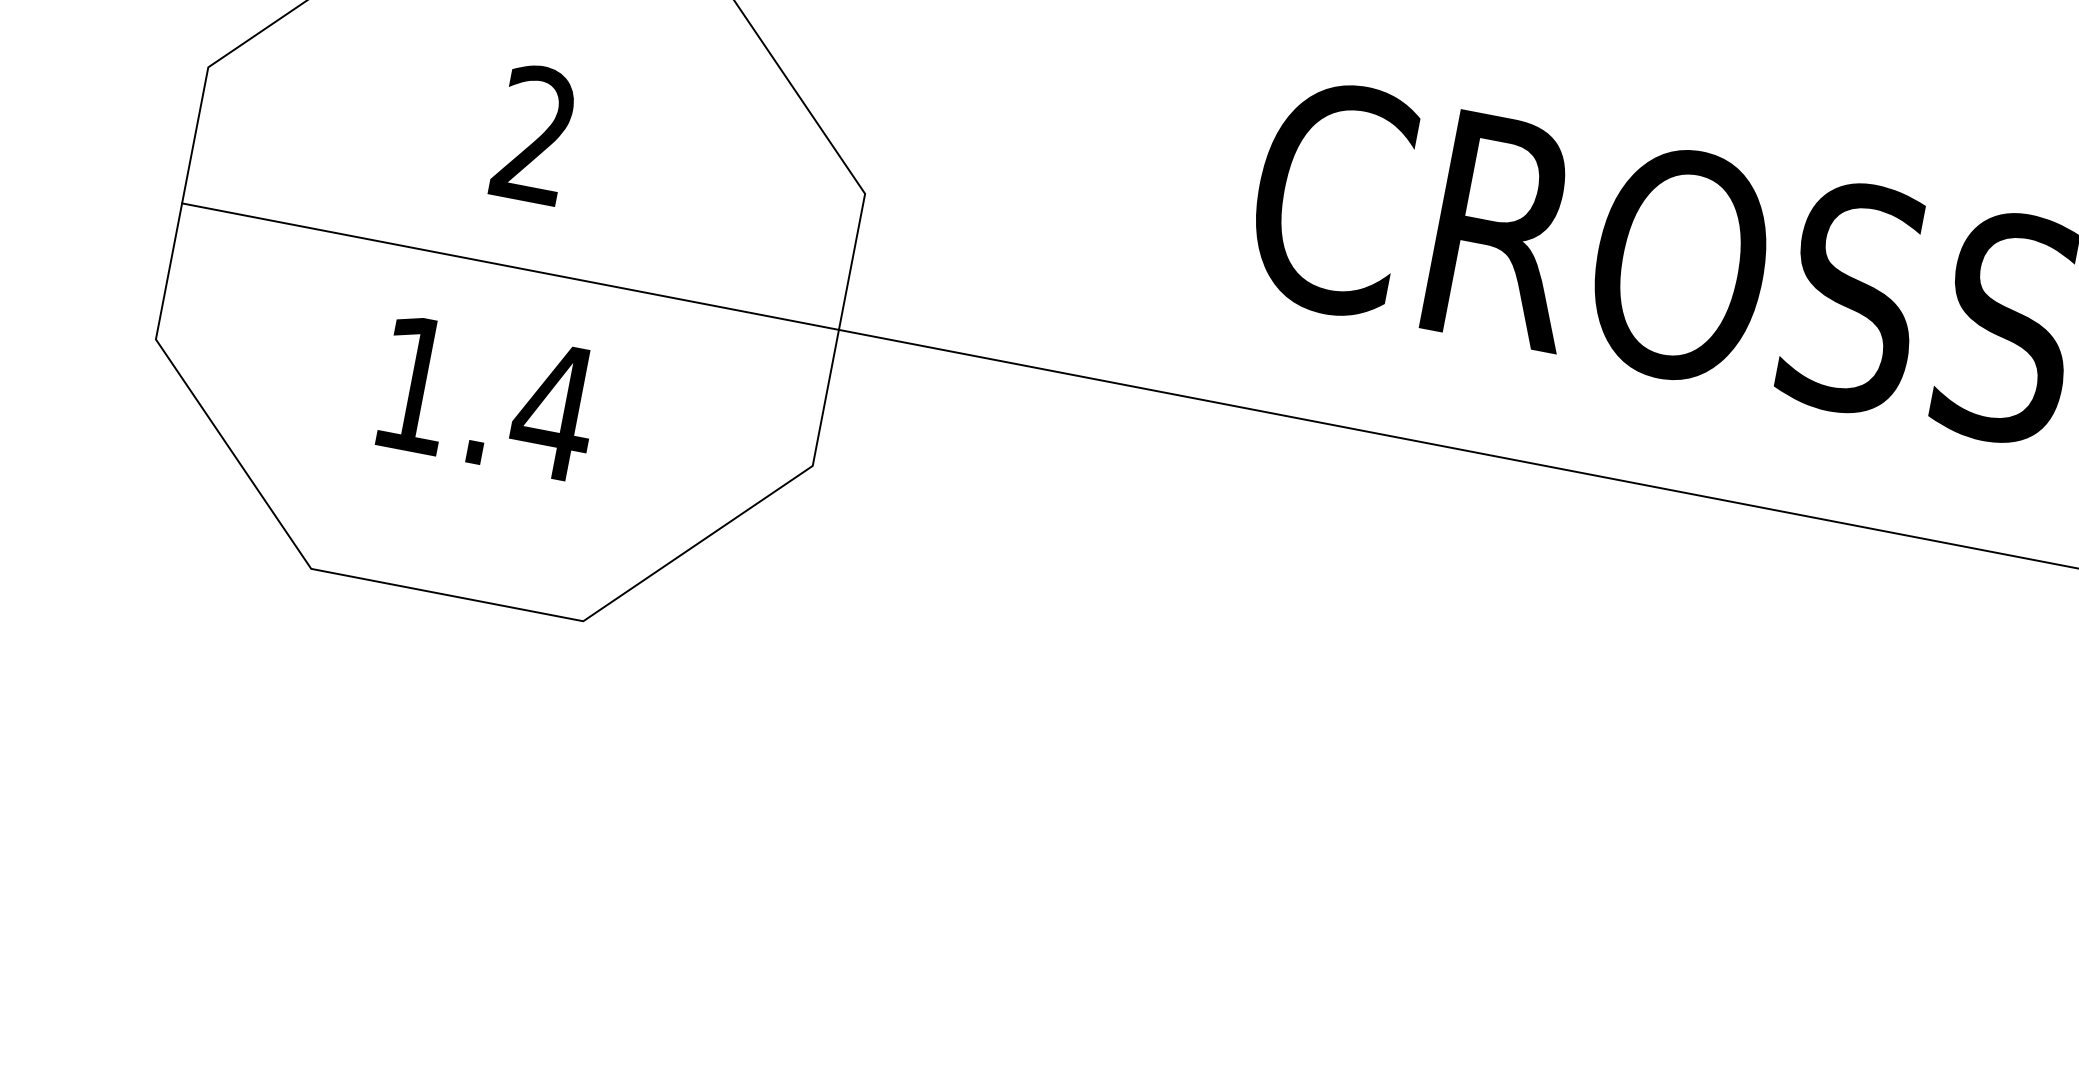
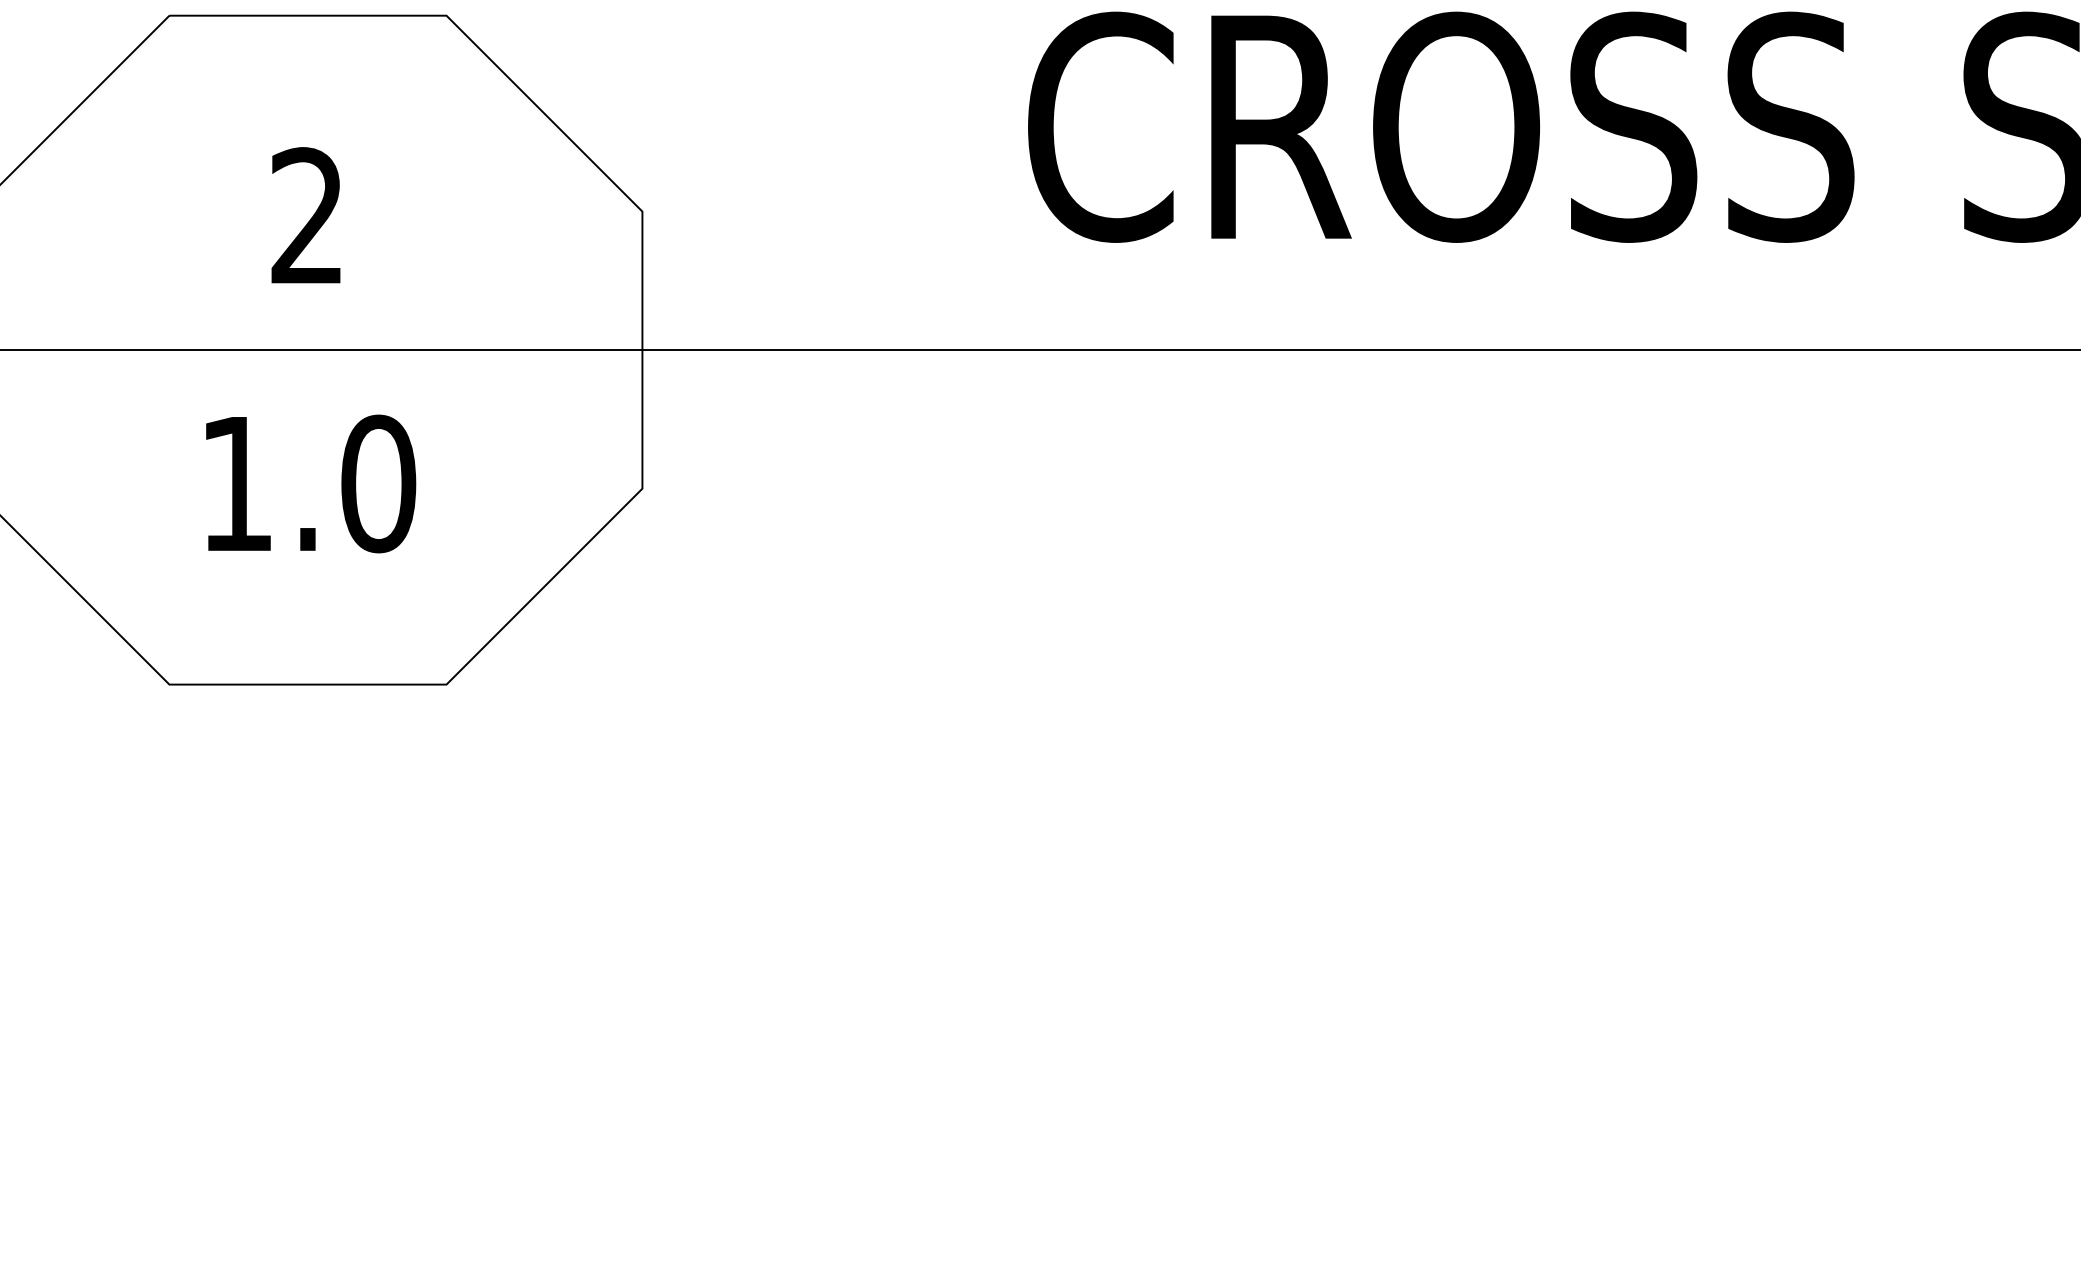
text: (553, 410) -> (377, 483), 1.4 -> 1.0

